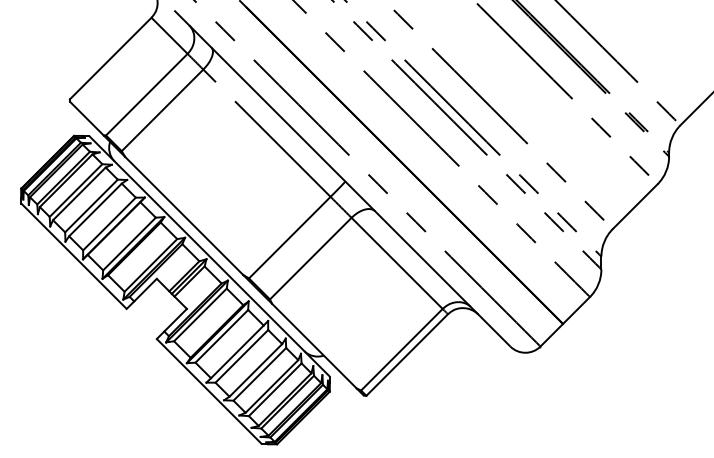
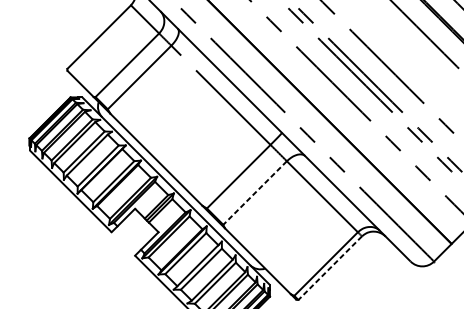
line: (310, 258) -> (254, 192), solid -> dashed
line: (407, 355) -> (330, 268), solid -> dashed

